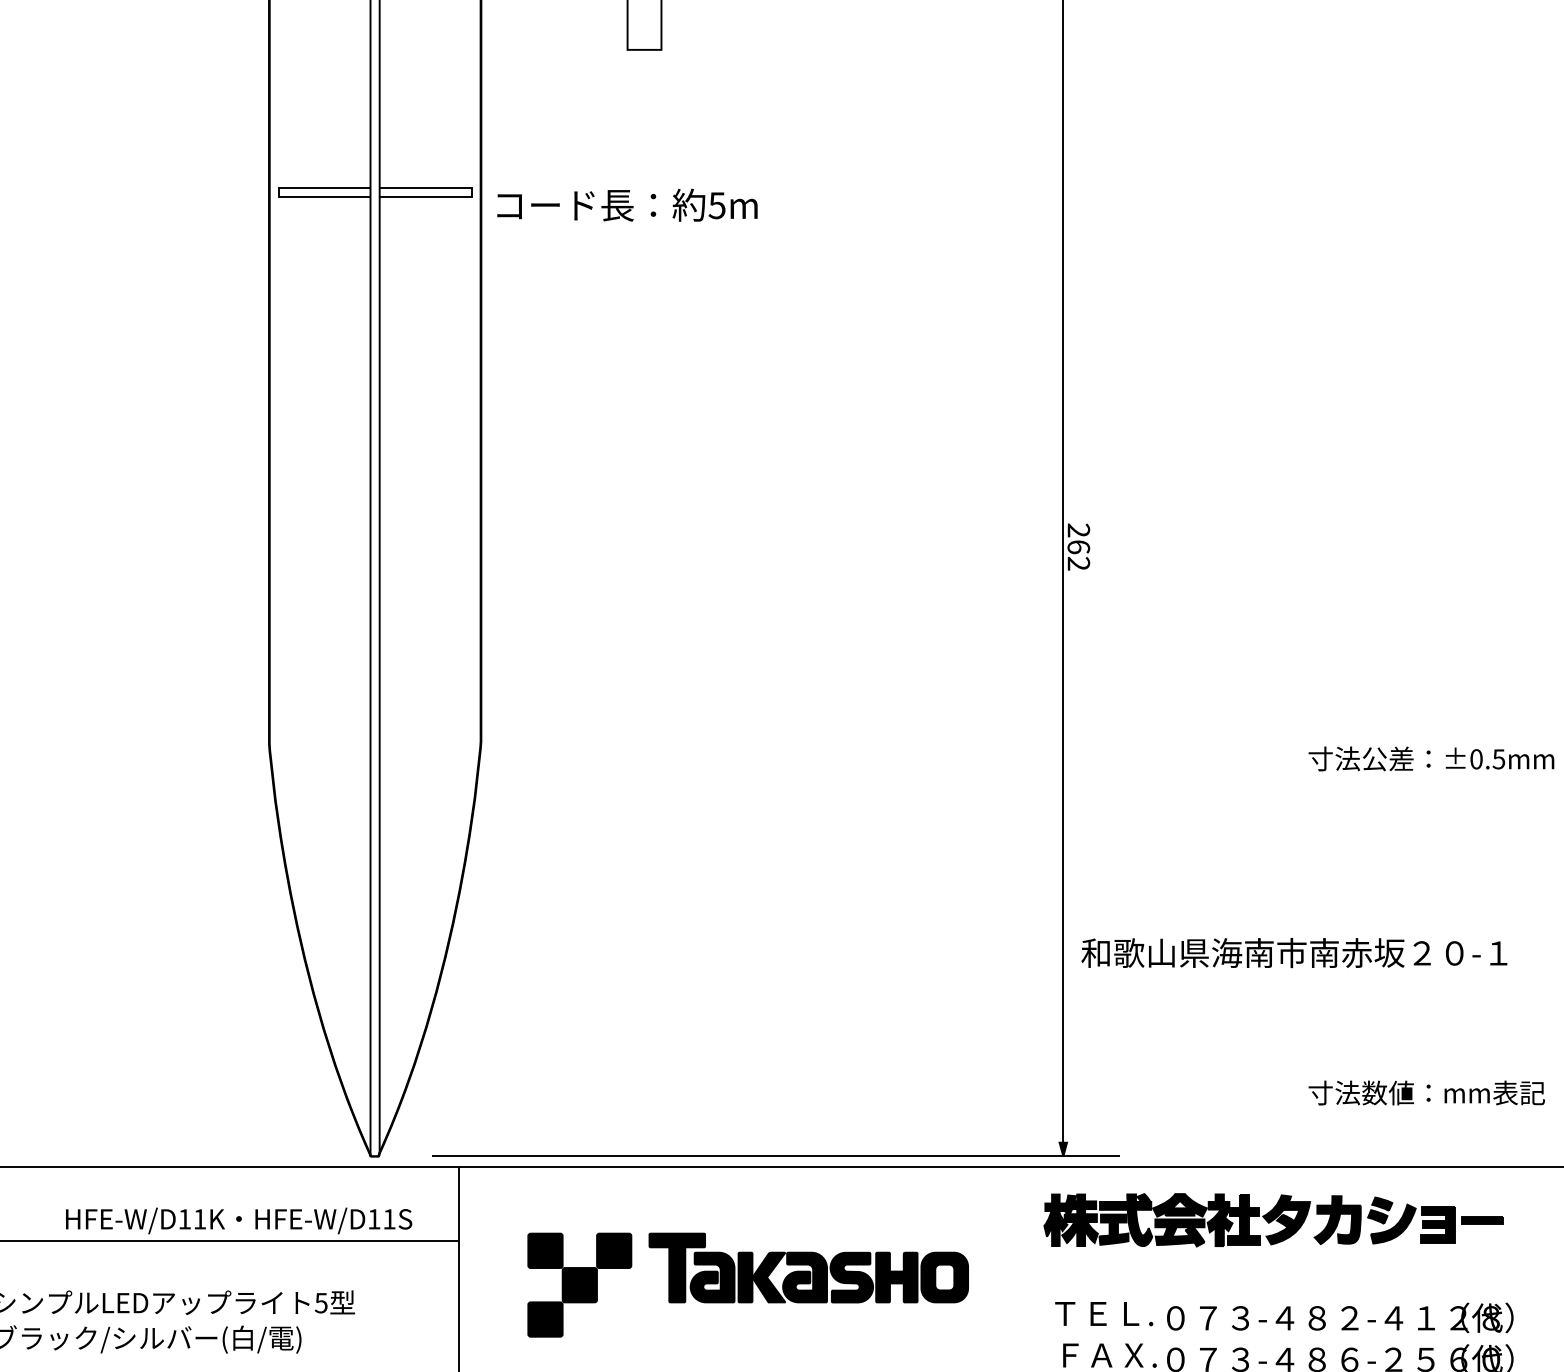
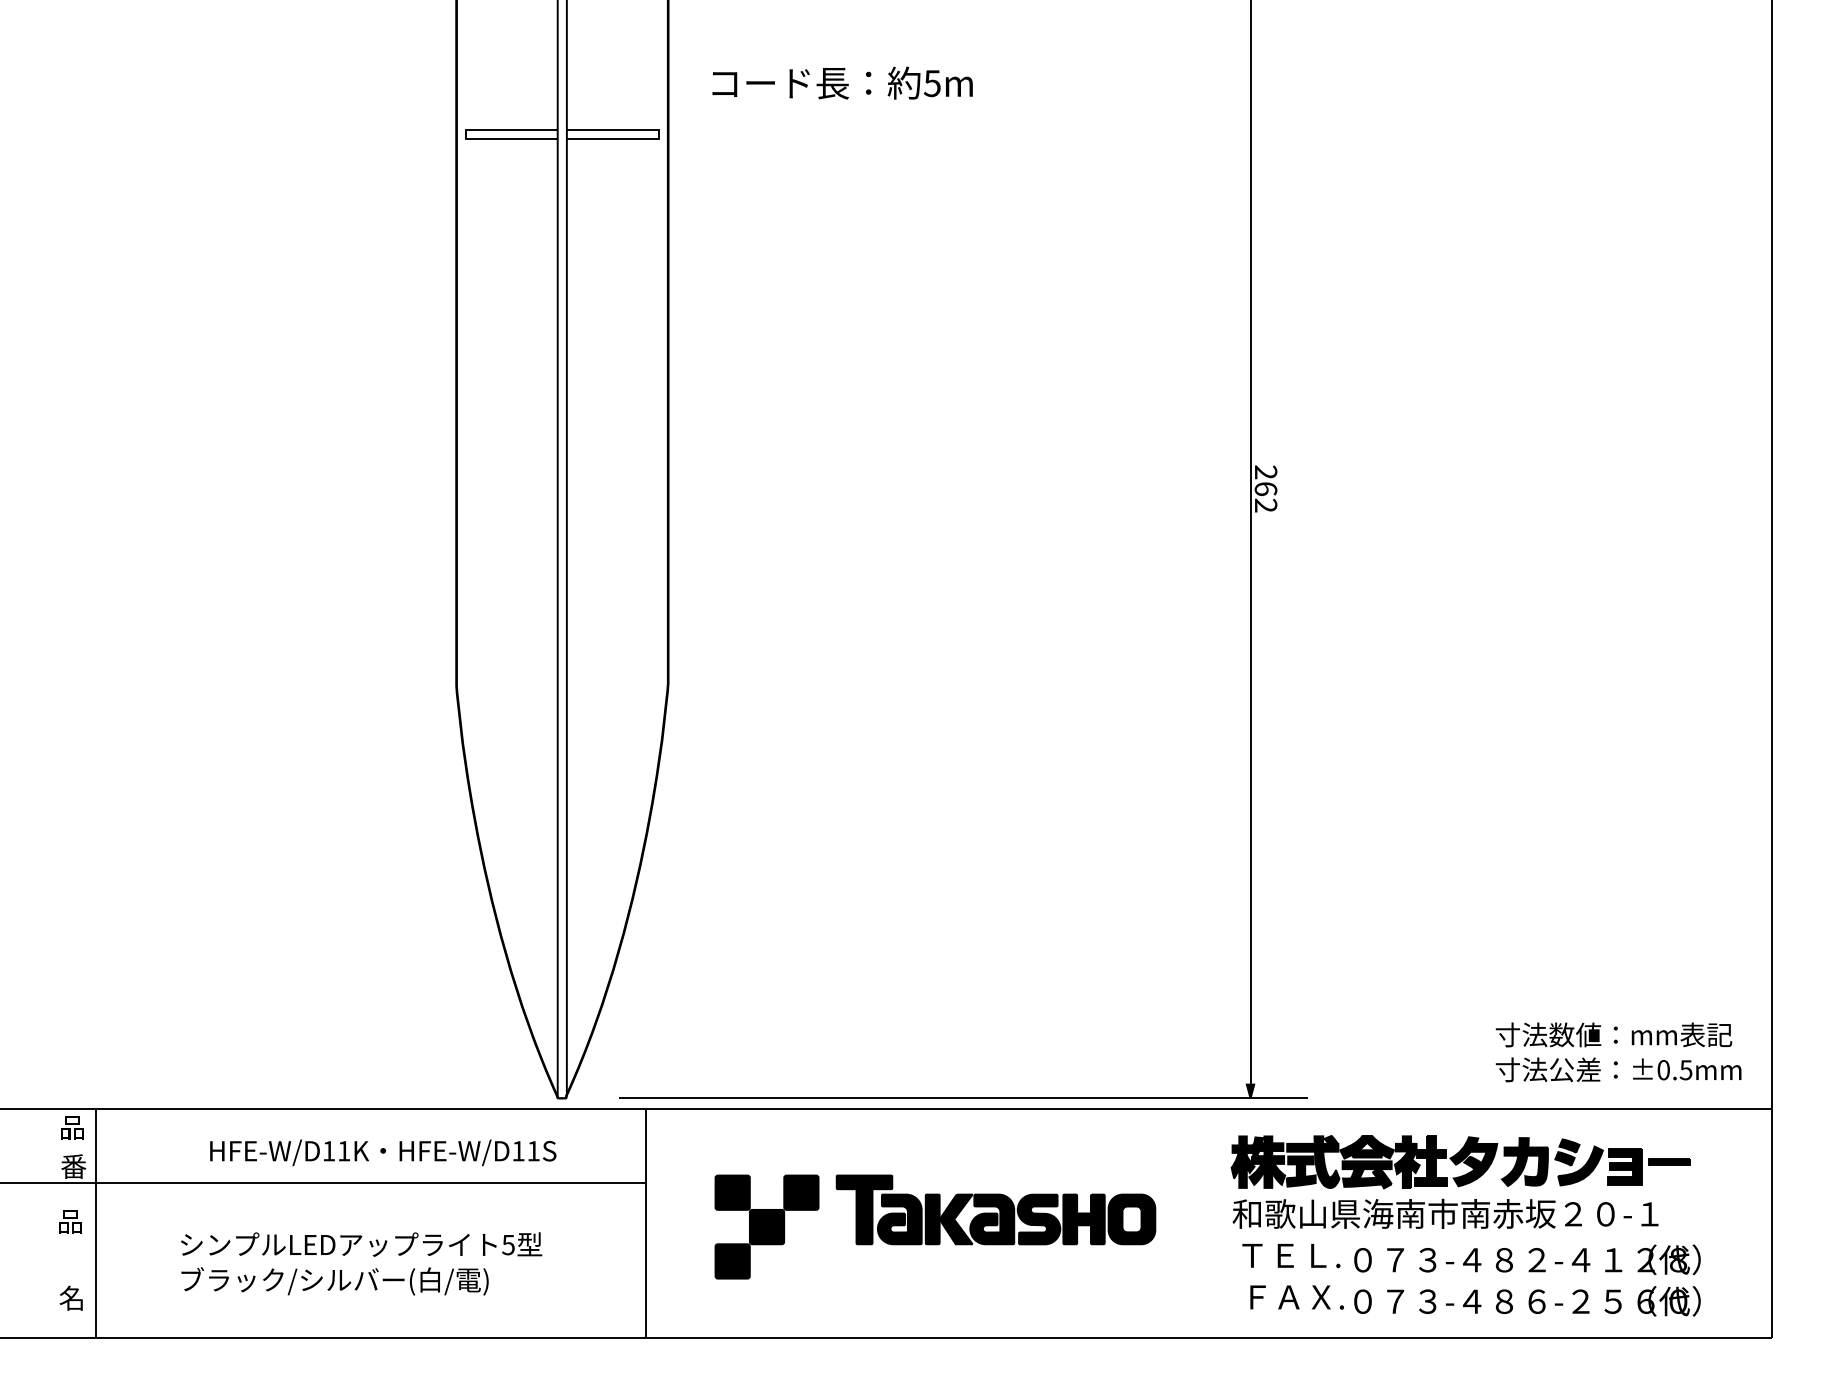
part: (627, 204) -> (842, 82), moved
text: (1431, 758) -> (1618, 1069), moved
text: (1294, 952) -> (1445, 1213), moved
text: (239, 1220) -> (383, 1152), moved

